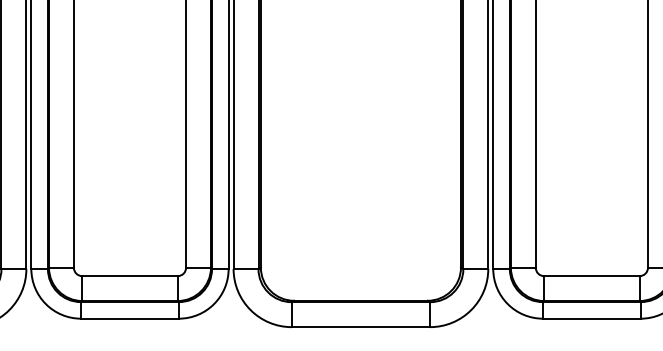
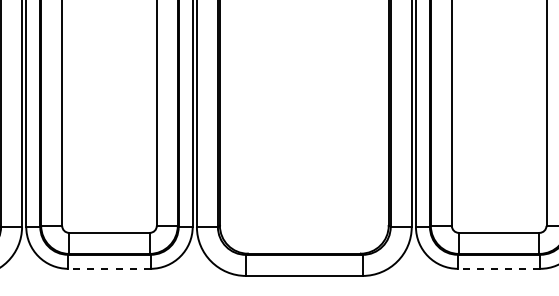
line: (129, 318) -> (109, 268), solid -> dashed
line: (591, 318) -> (498, 268), solid -> dashed

